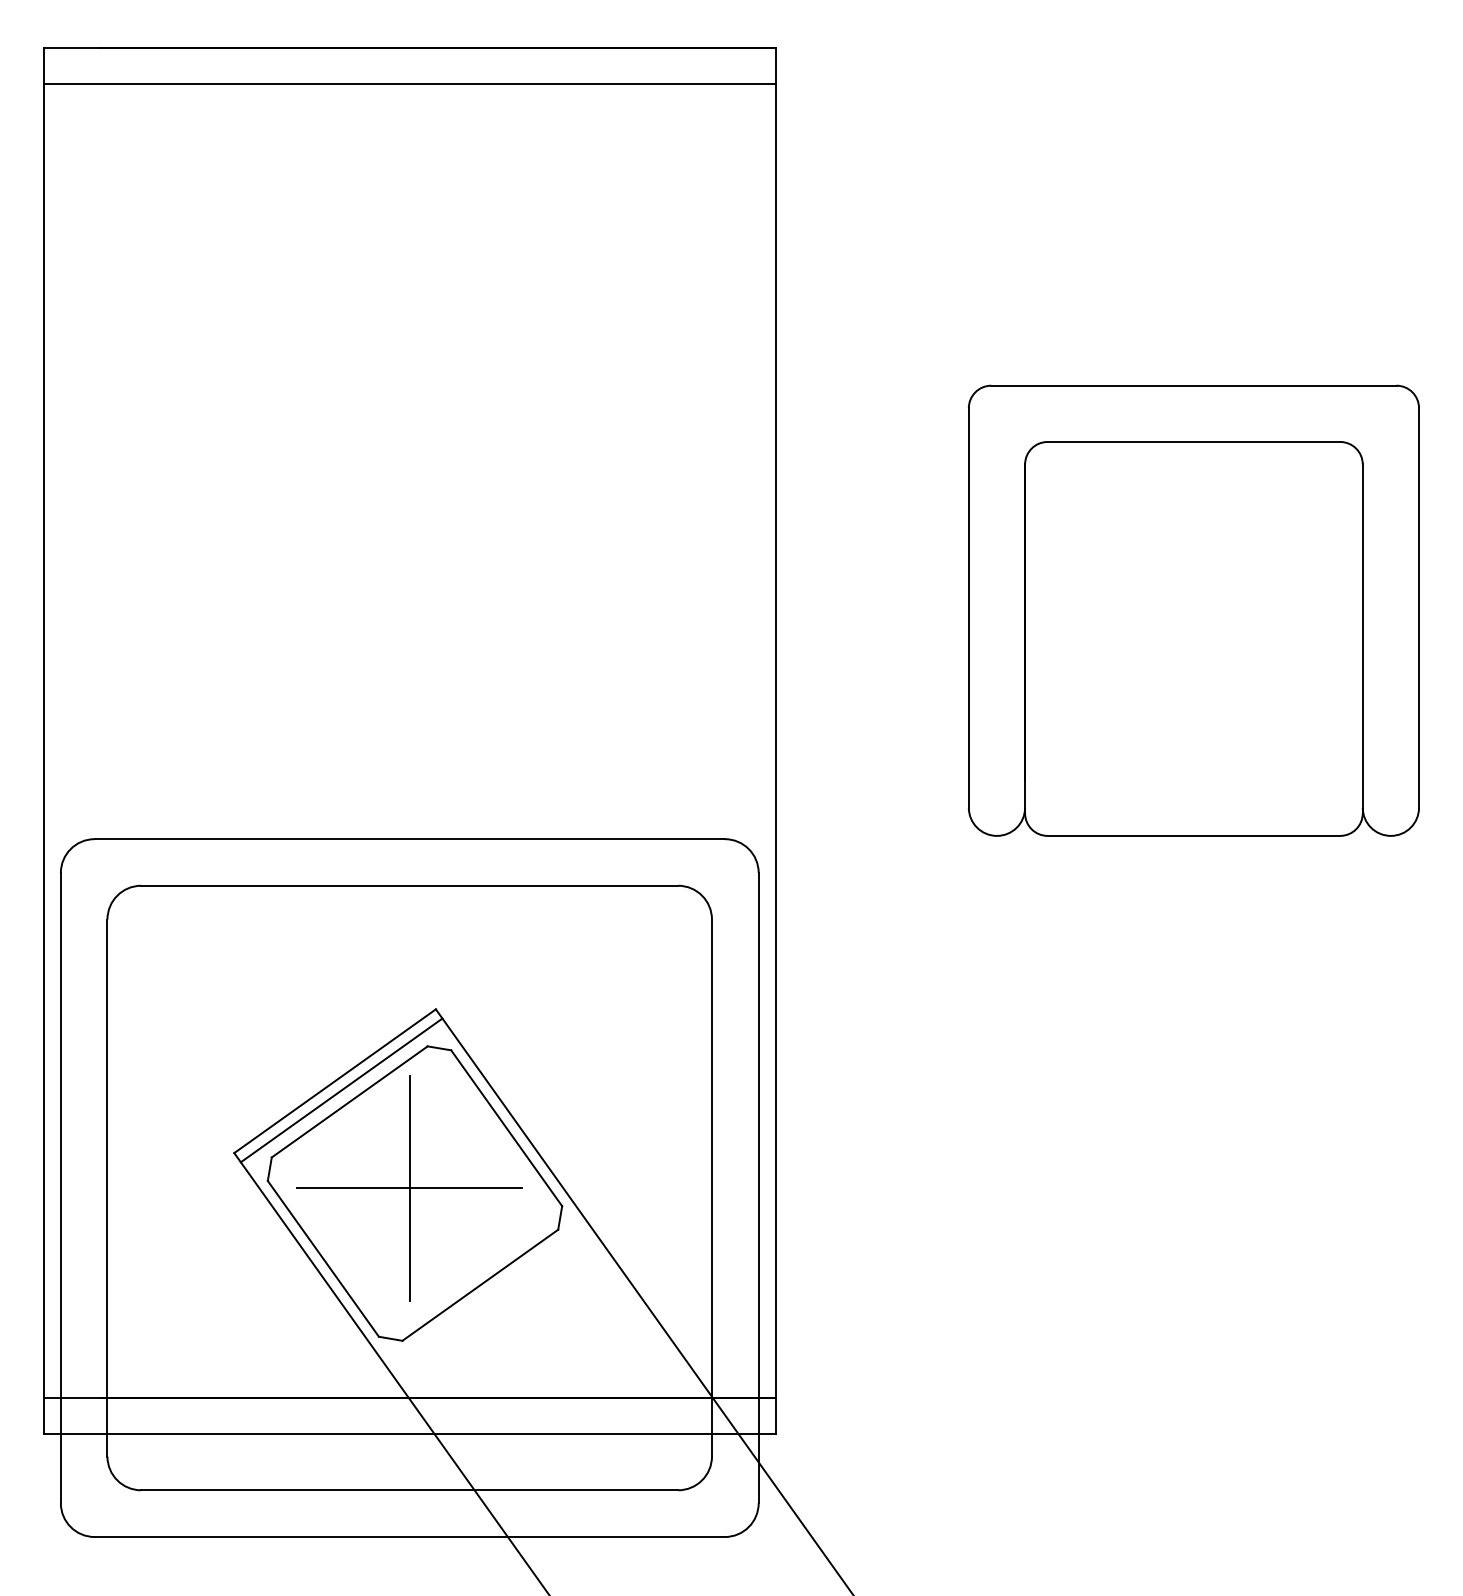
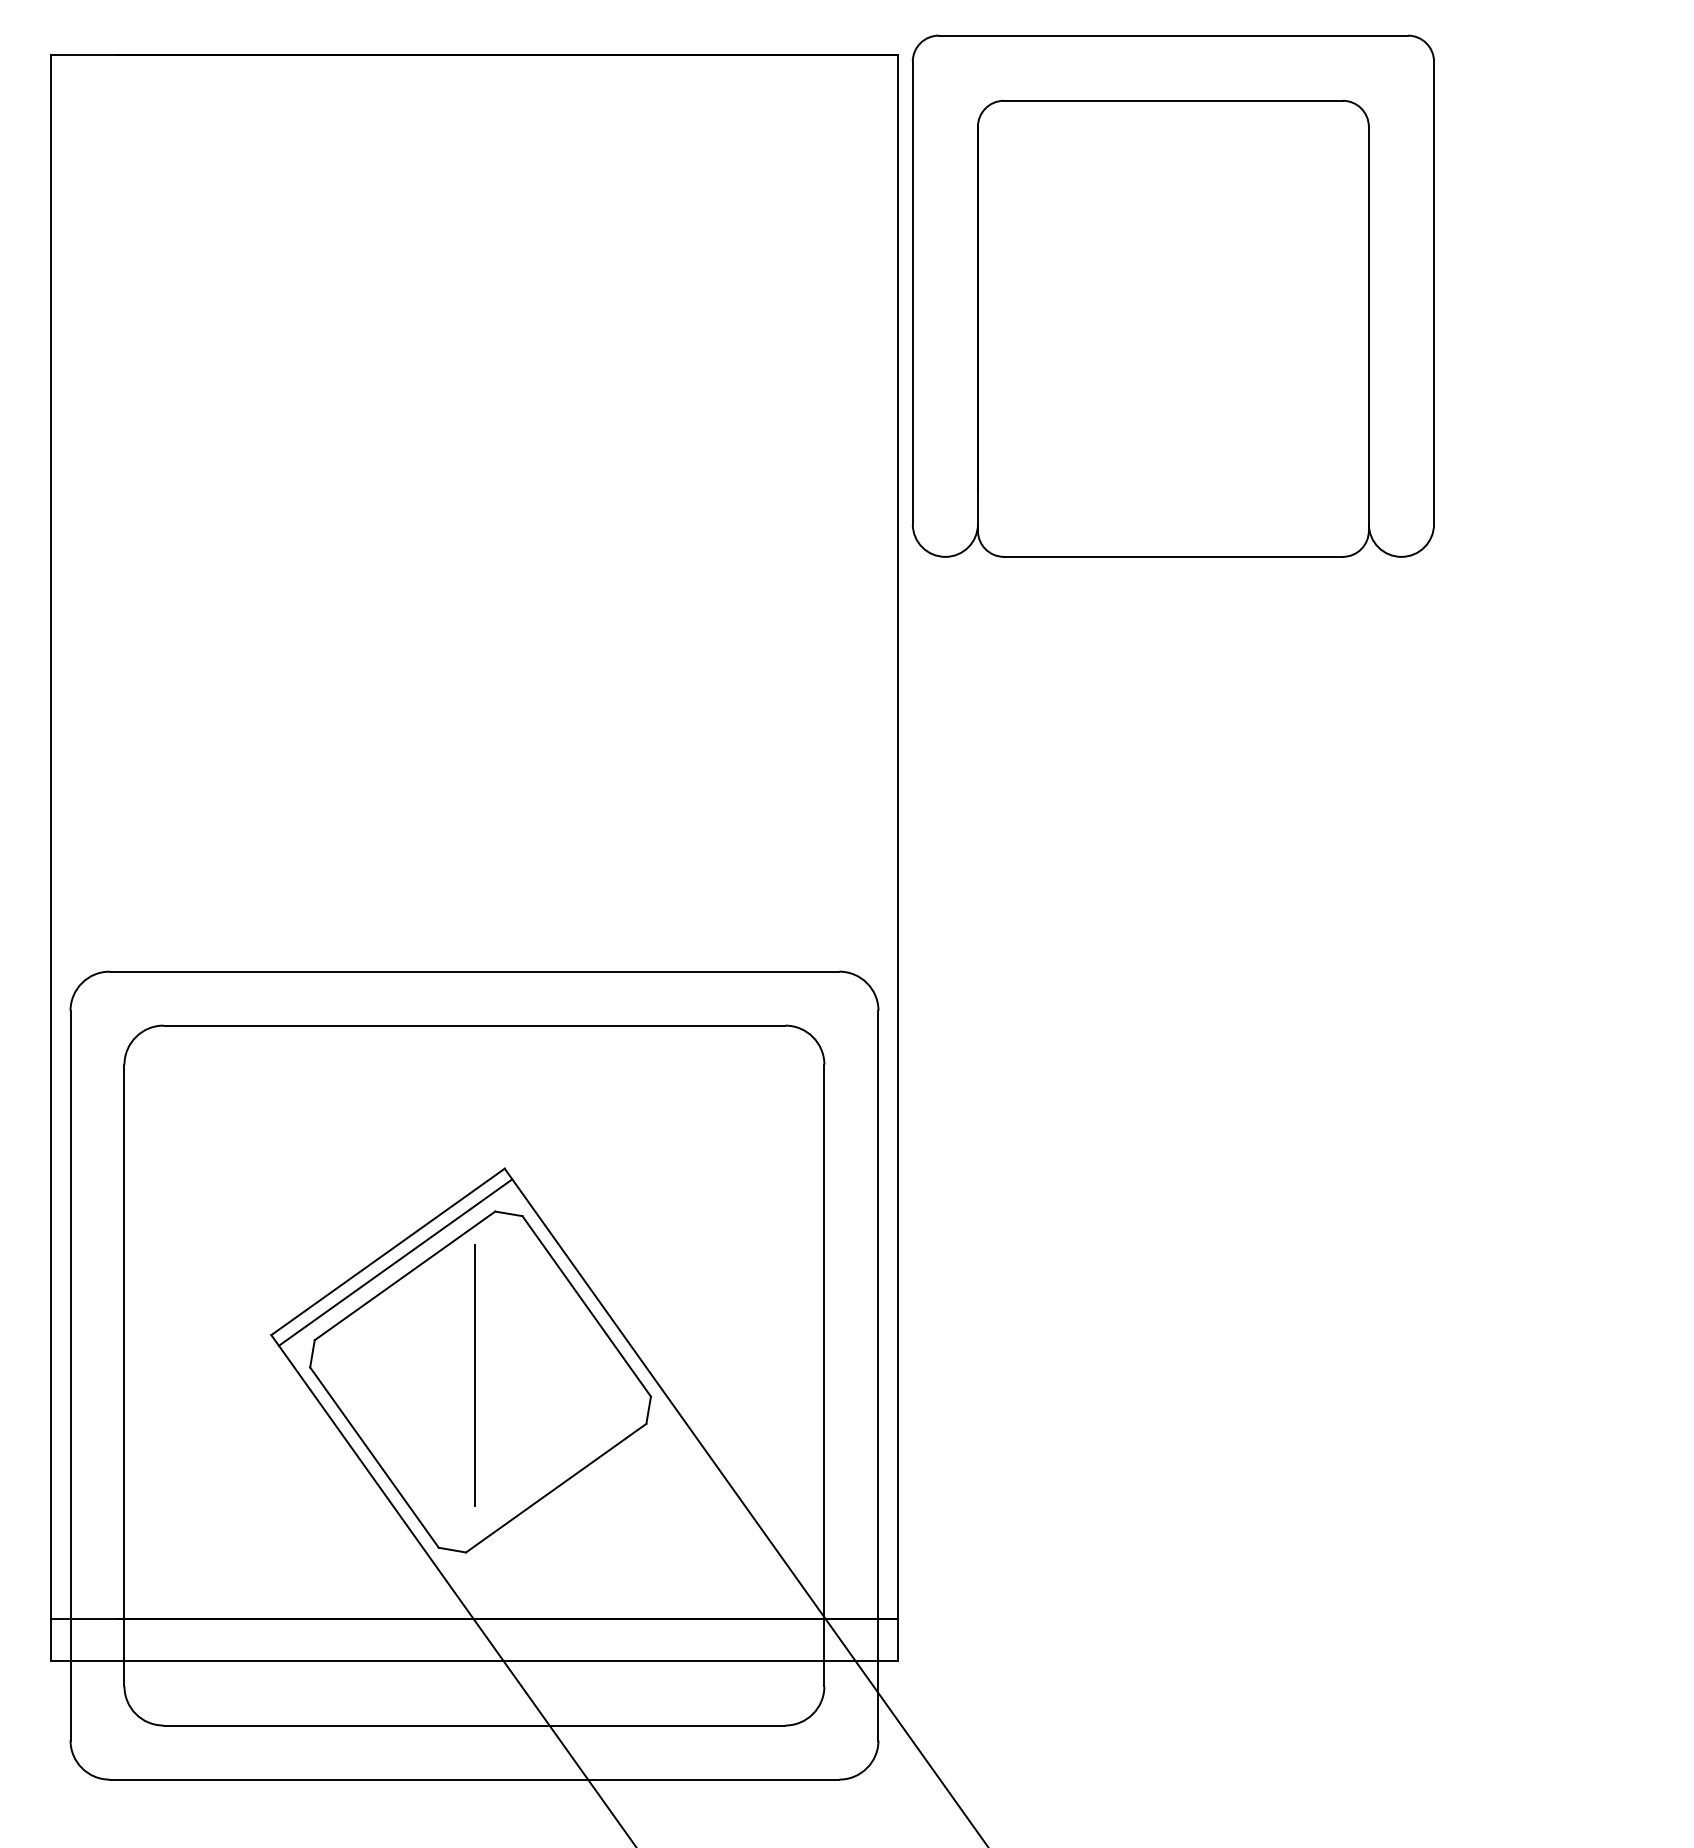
line: (409, 84) -> (474, 97), removed
part: (1193, 610) -> (1172, 295), moved
line: (409, 1187) -> (474, 1375), removed

